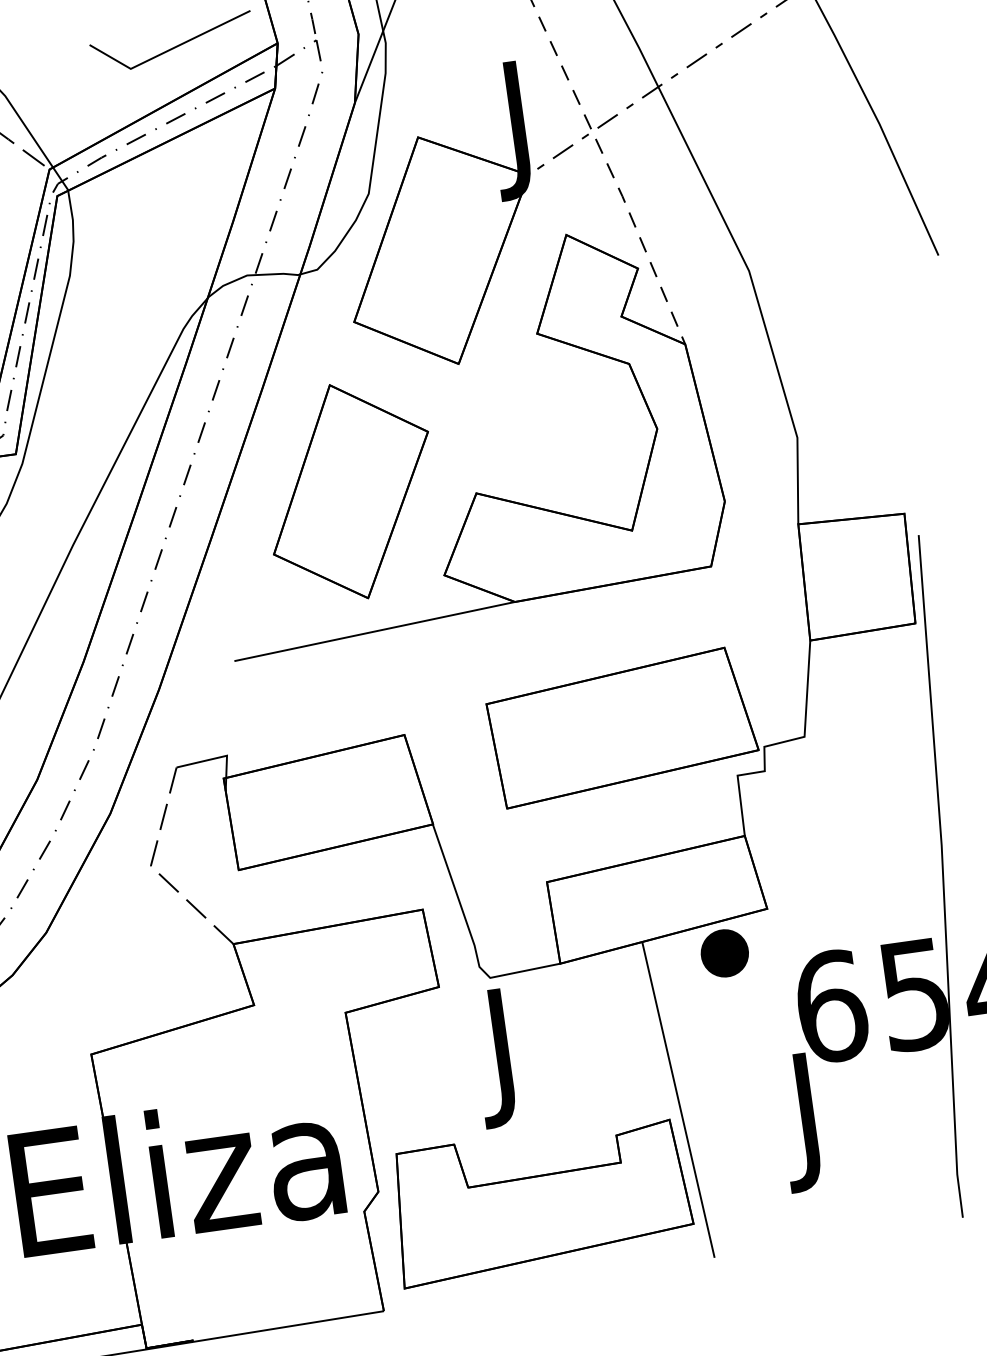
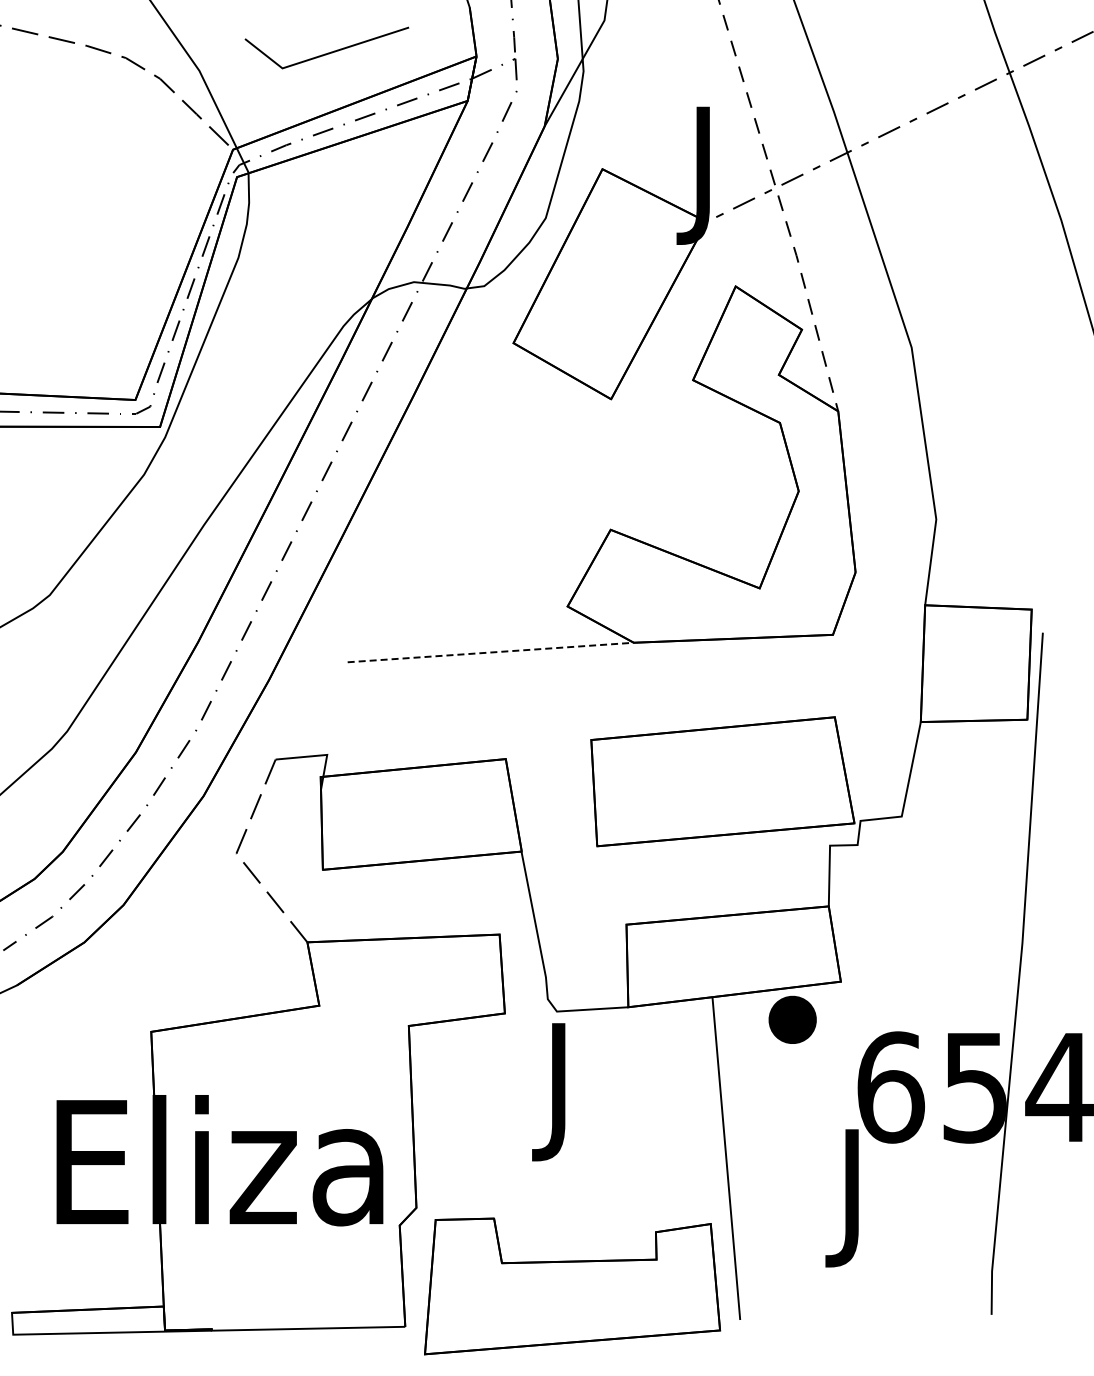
line: (173, 46) -> (327, 52), moved
part: (350, 491) -> (486, 510), removed
line: (375, 631) -> (491, 652), solid -> dashed
part: (541, 1200) -> (572, 1286), moved

